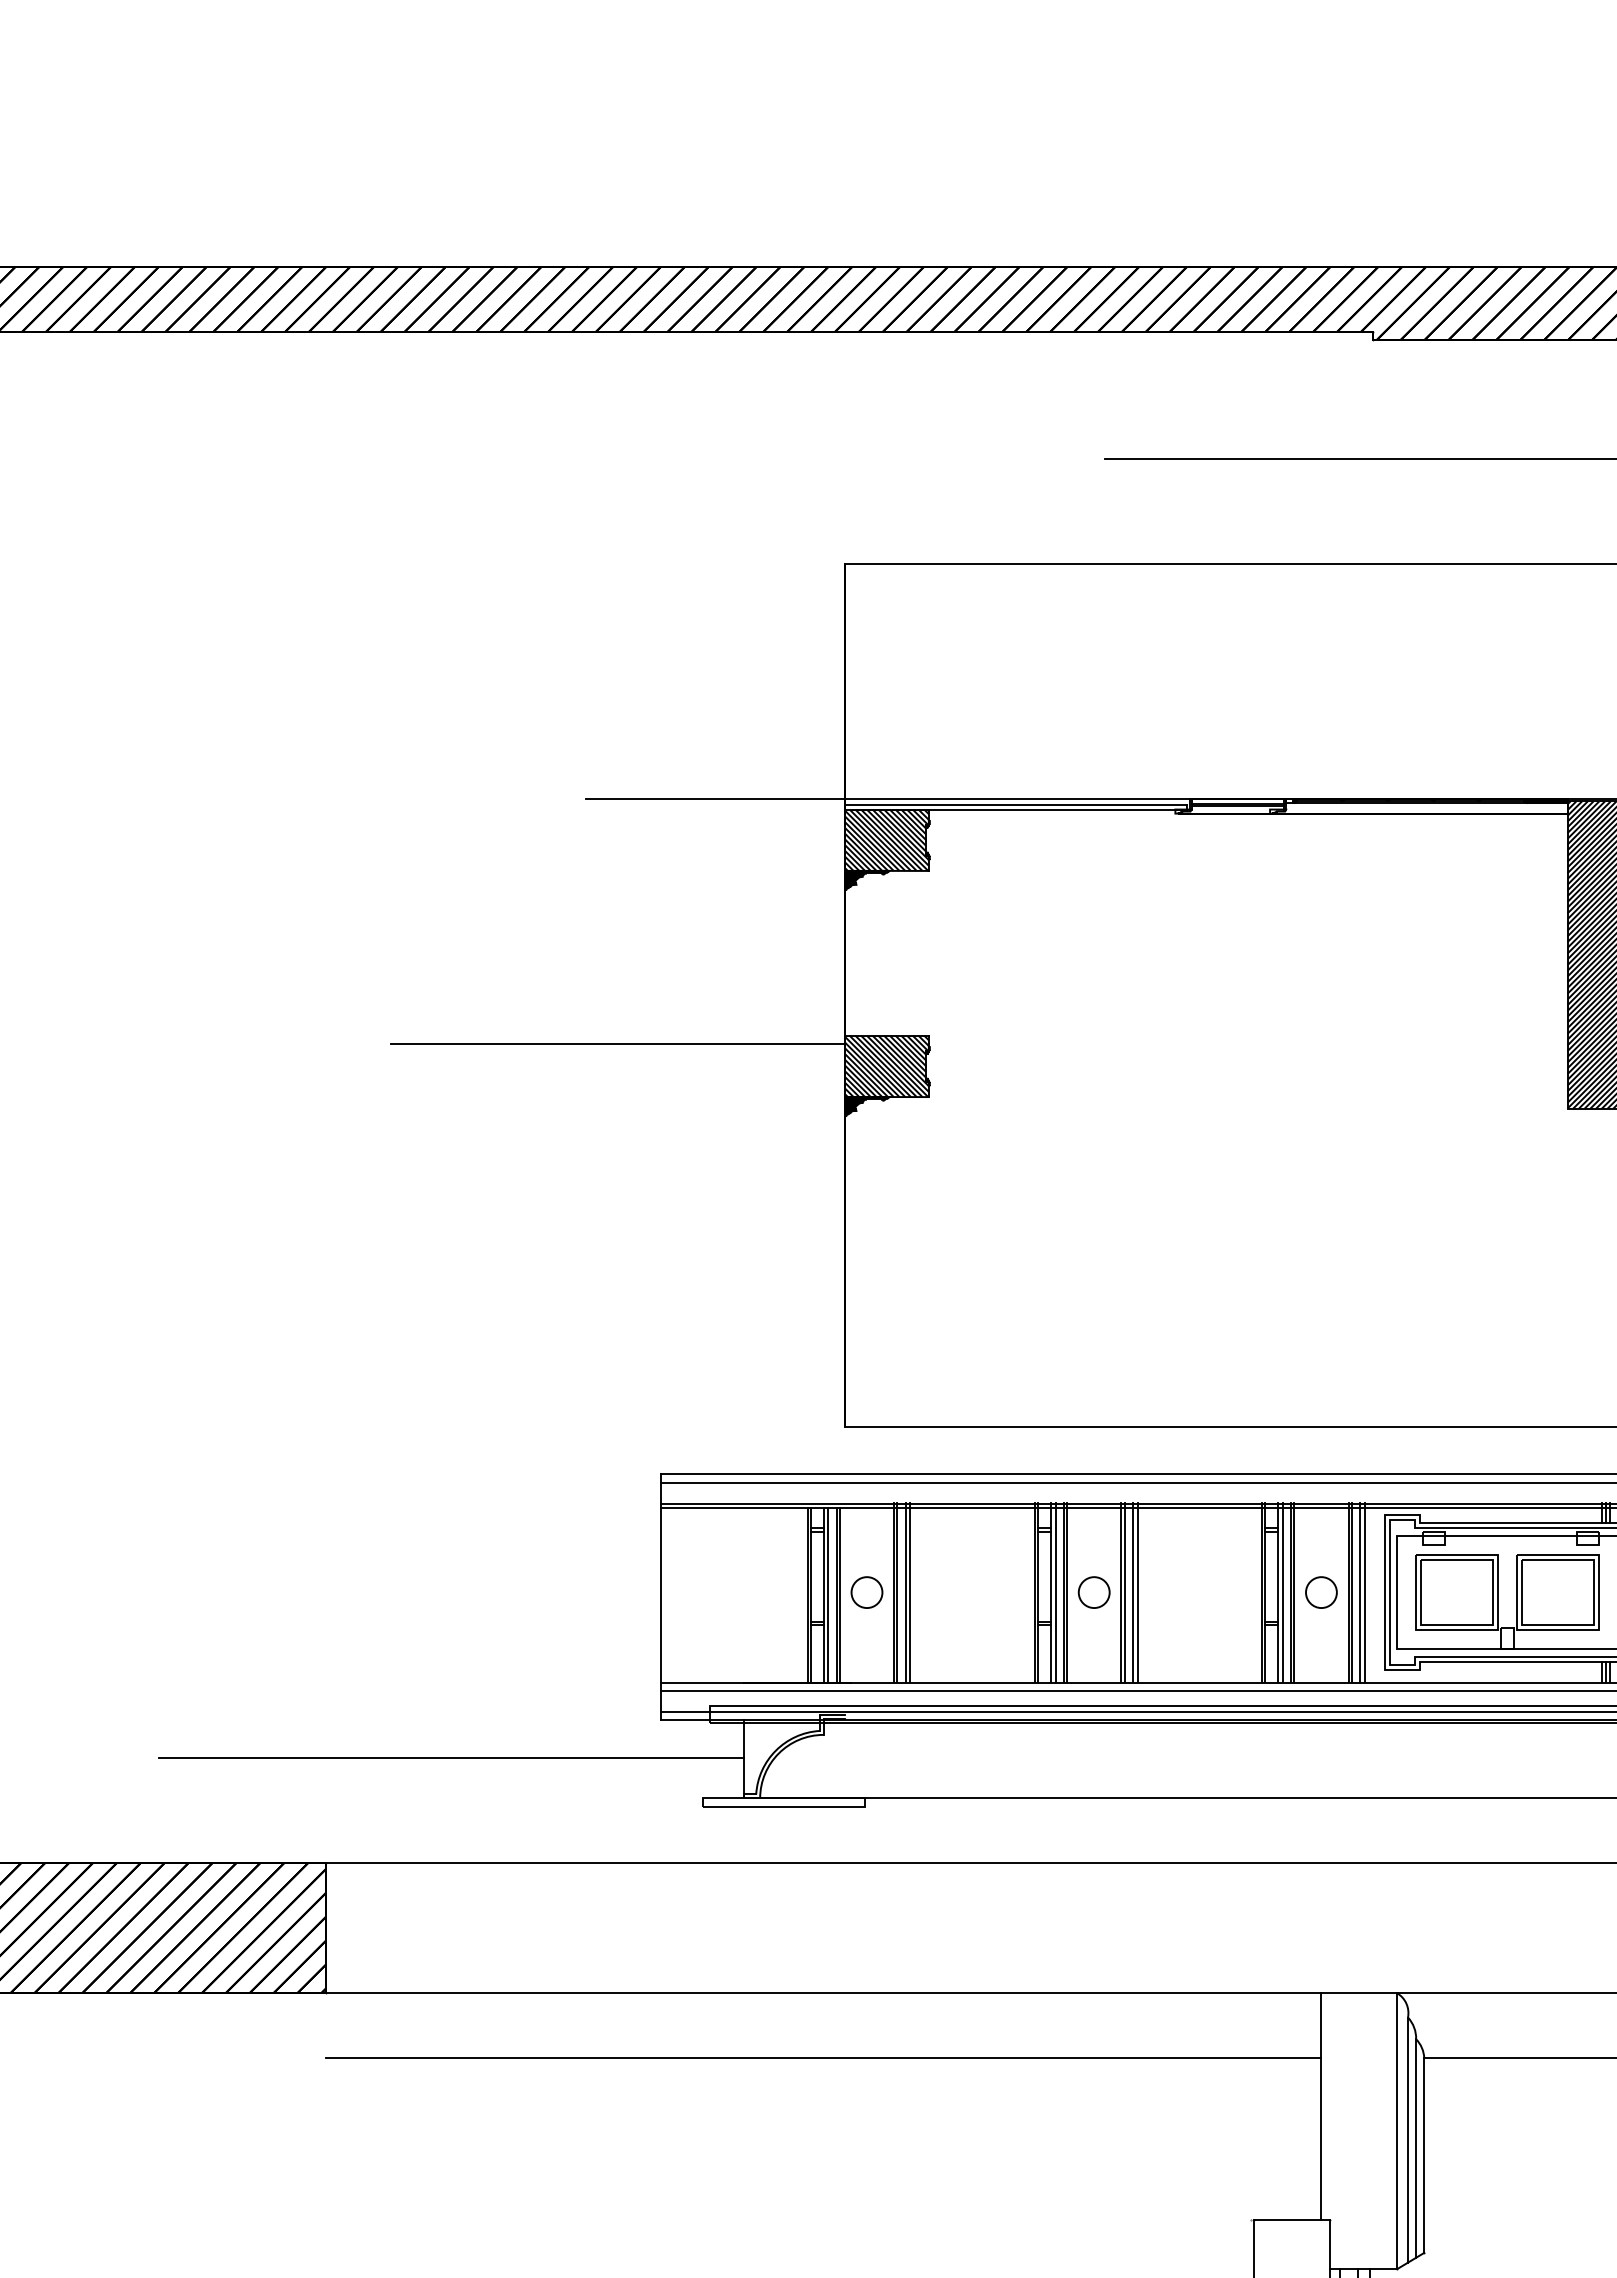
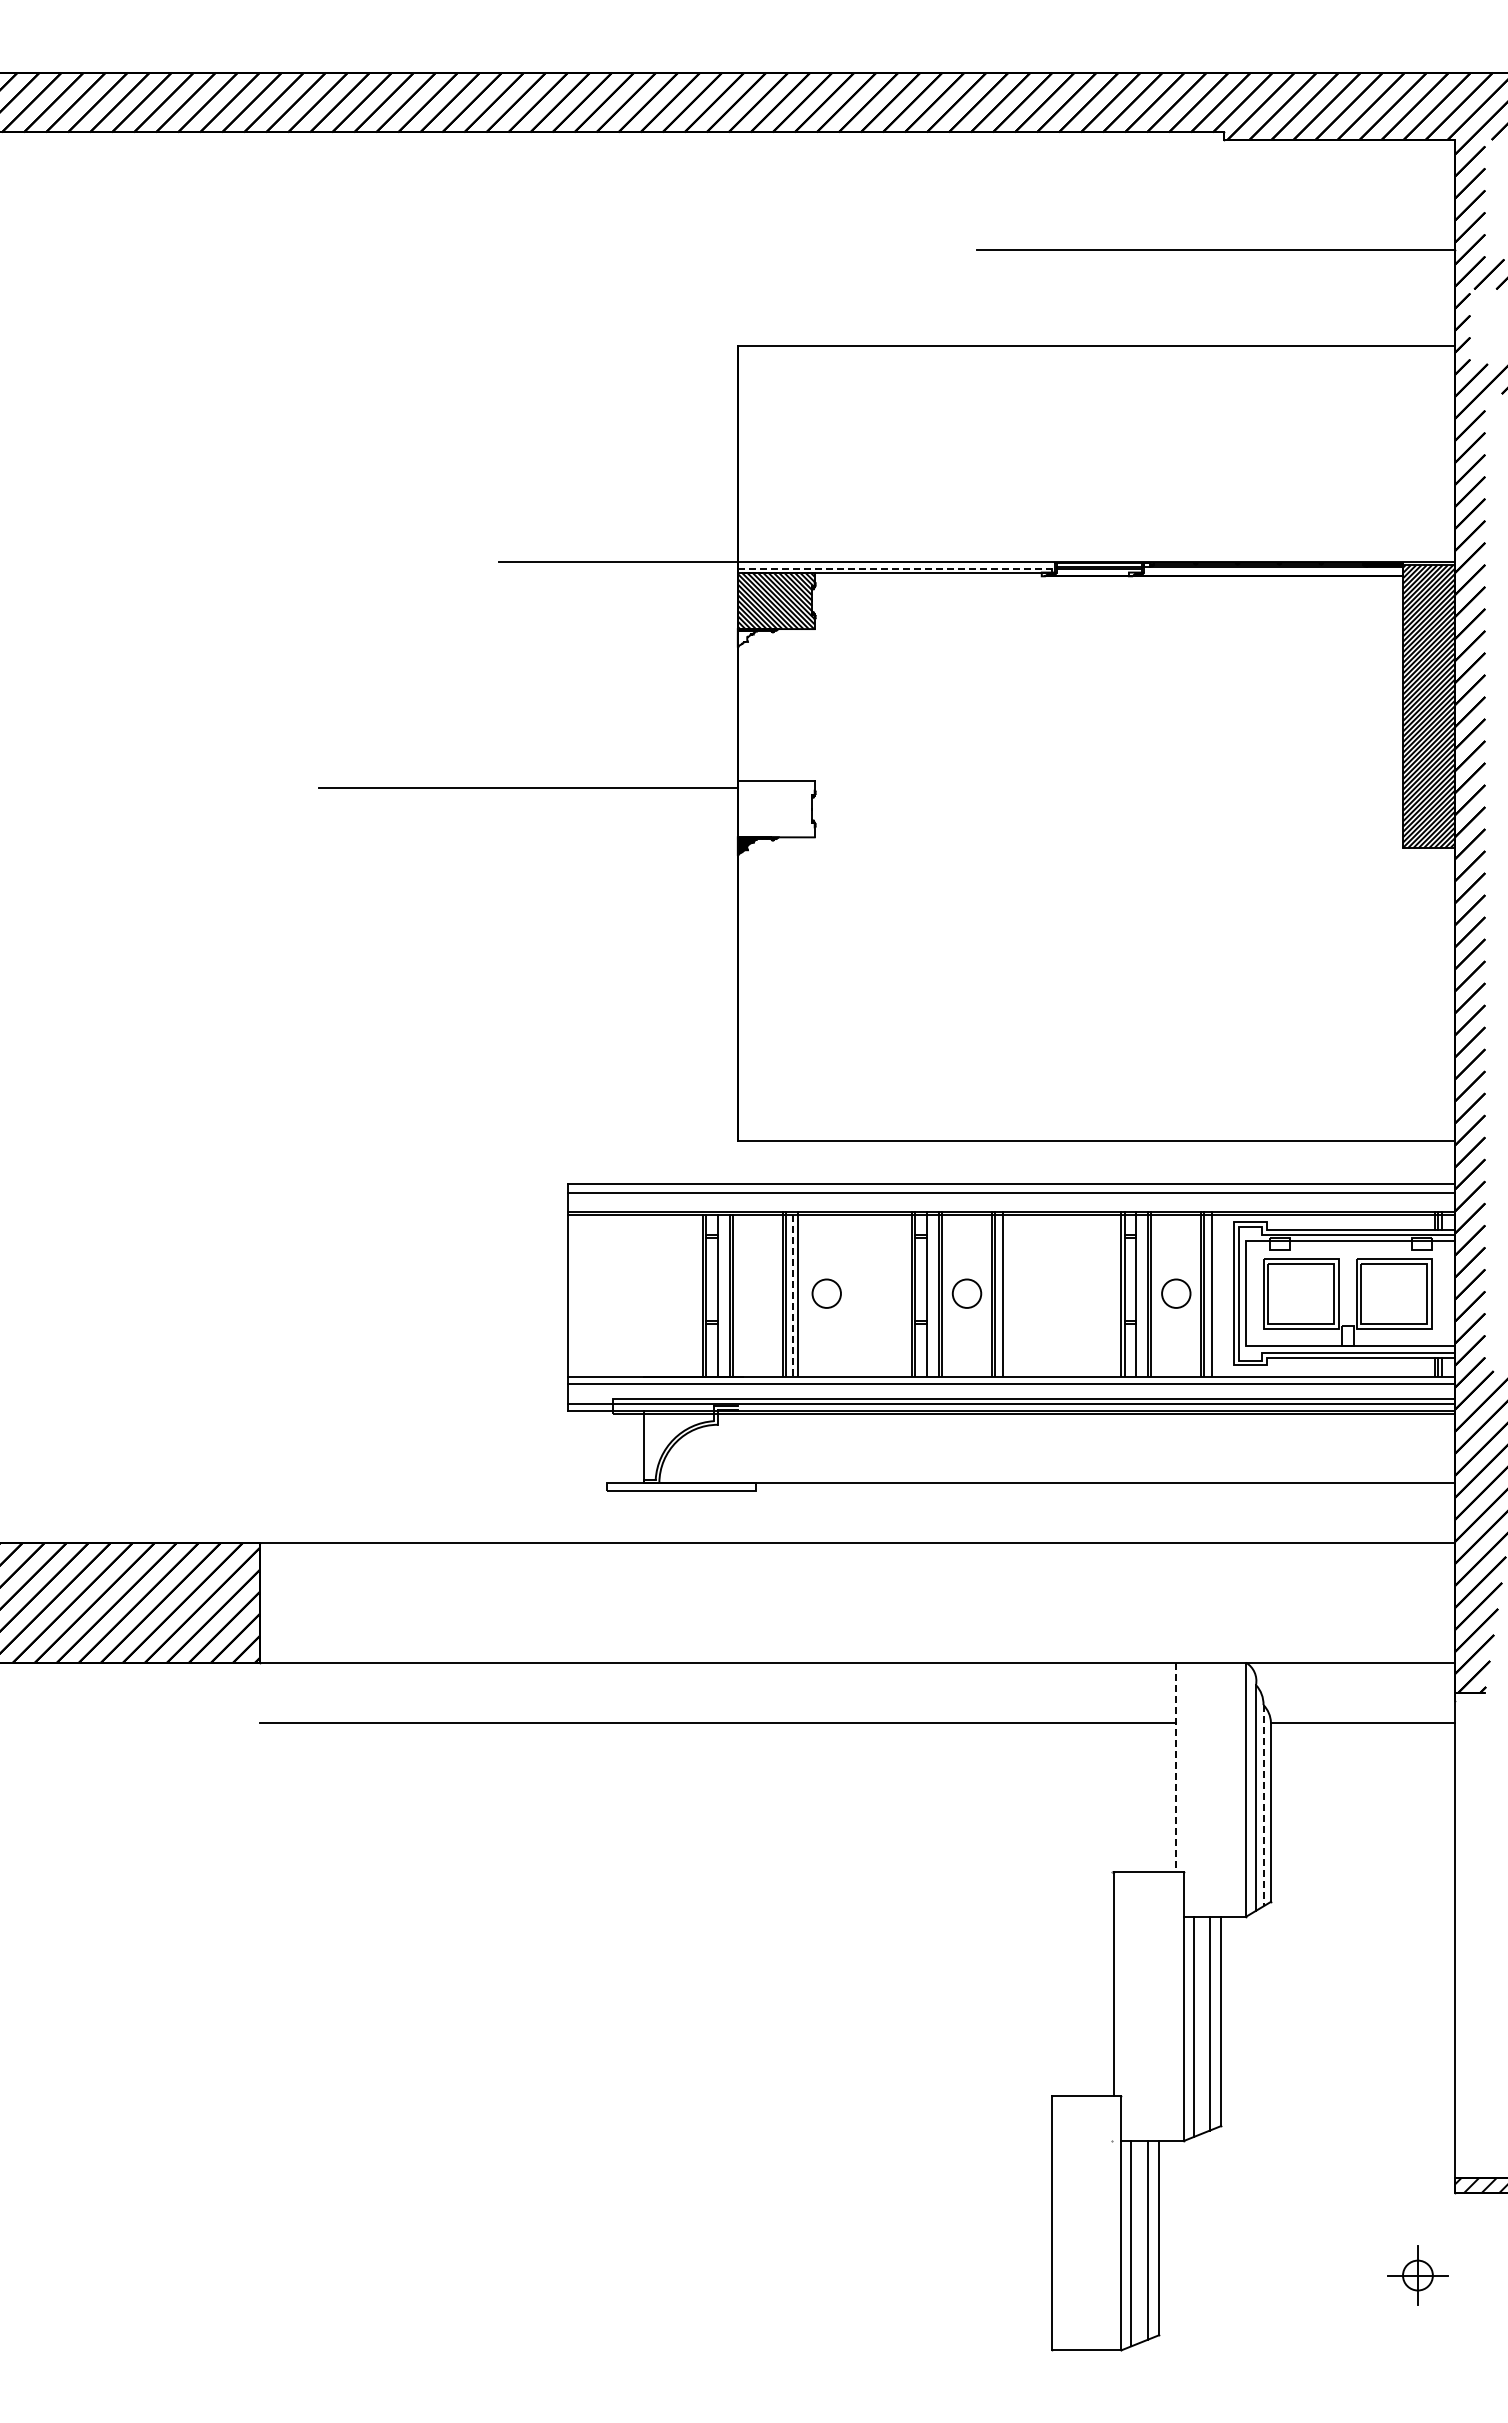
line: (1016, 805) -> (895, 568), solid -> dashed
hatch: (854, 881) -> (746, 638), removed
hatch: (886, 1065) -> (775, 808), removed
circle: (866, 1592) -> (826, 1293), moved
line: (905, 1592) -> (793, 1293), solid -> dashed
line: (1055, 1592) -> (931, 1293), removed
line: (1137, 1592) -> (1006, 1293), removed
line: (1282, 1592) -> (1140, 1293), removed
line: (1365, 1592) -> (1216, 1293), removed
line: (828, 1594) -> (722, 1295), removed
line: (450, 1757) -> (374, 1445), removed
line: (1321, 2107) -> (1176, 1767), solid -> dashed
line: (1416, 2148) -> (1263, 1805), solid -> dashed

